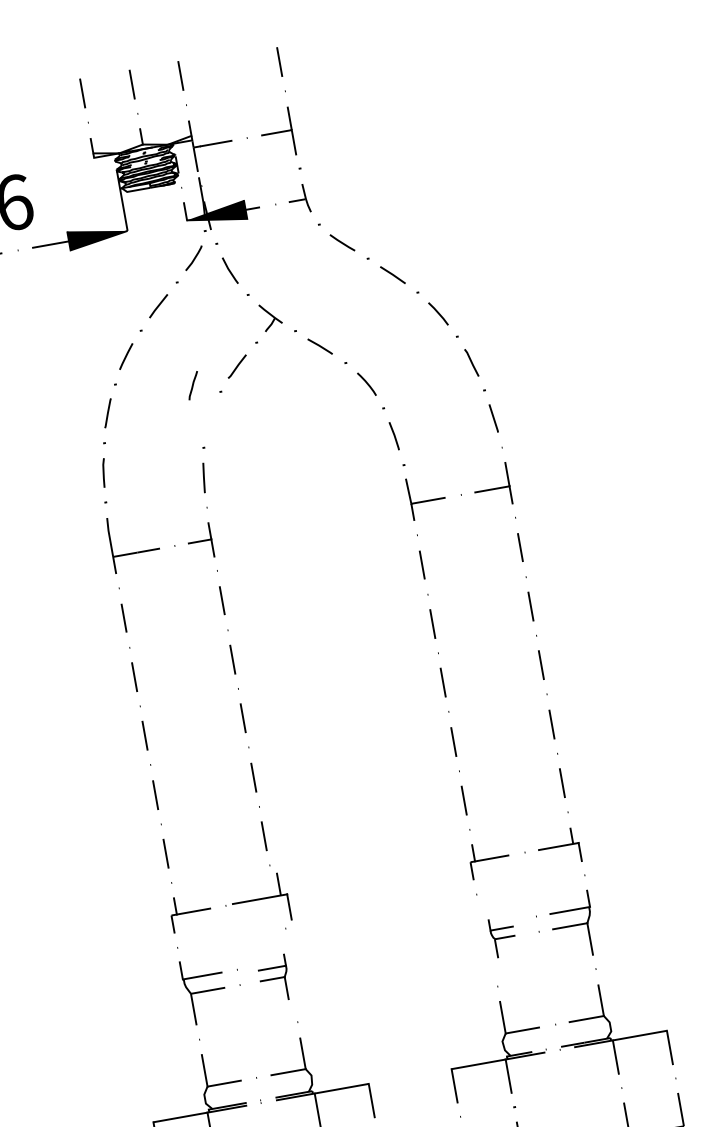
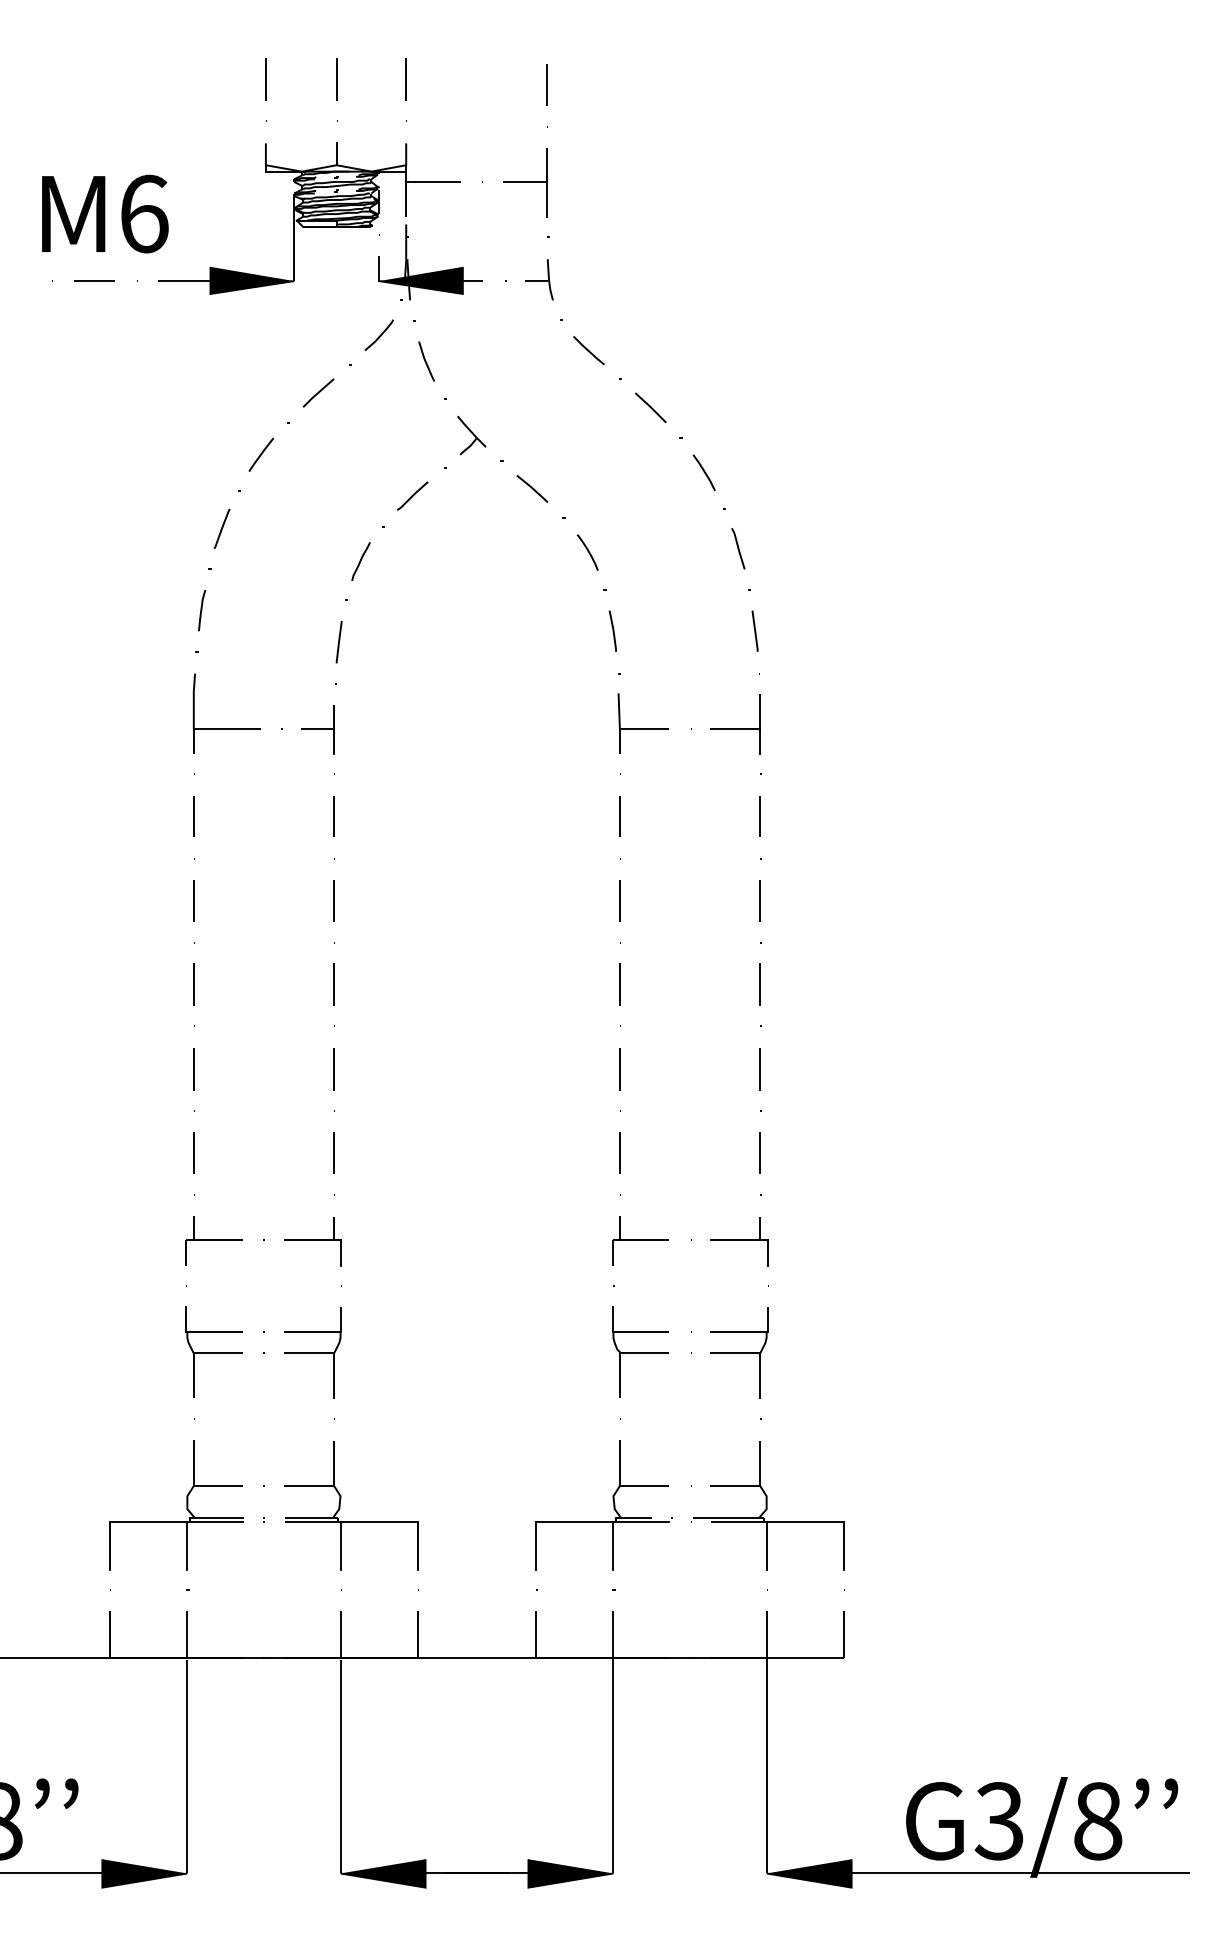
curve: (192, 385) -> (360, 561), moved
part: (260, 900) -> (312, 1241), size x0.71
part: (503, 936) -> (640, 1351), size x1.67
part: (273, 978) -> (312, 1352), size x1.43

